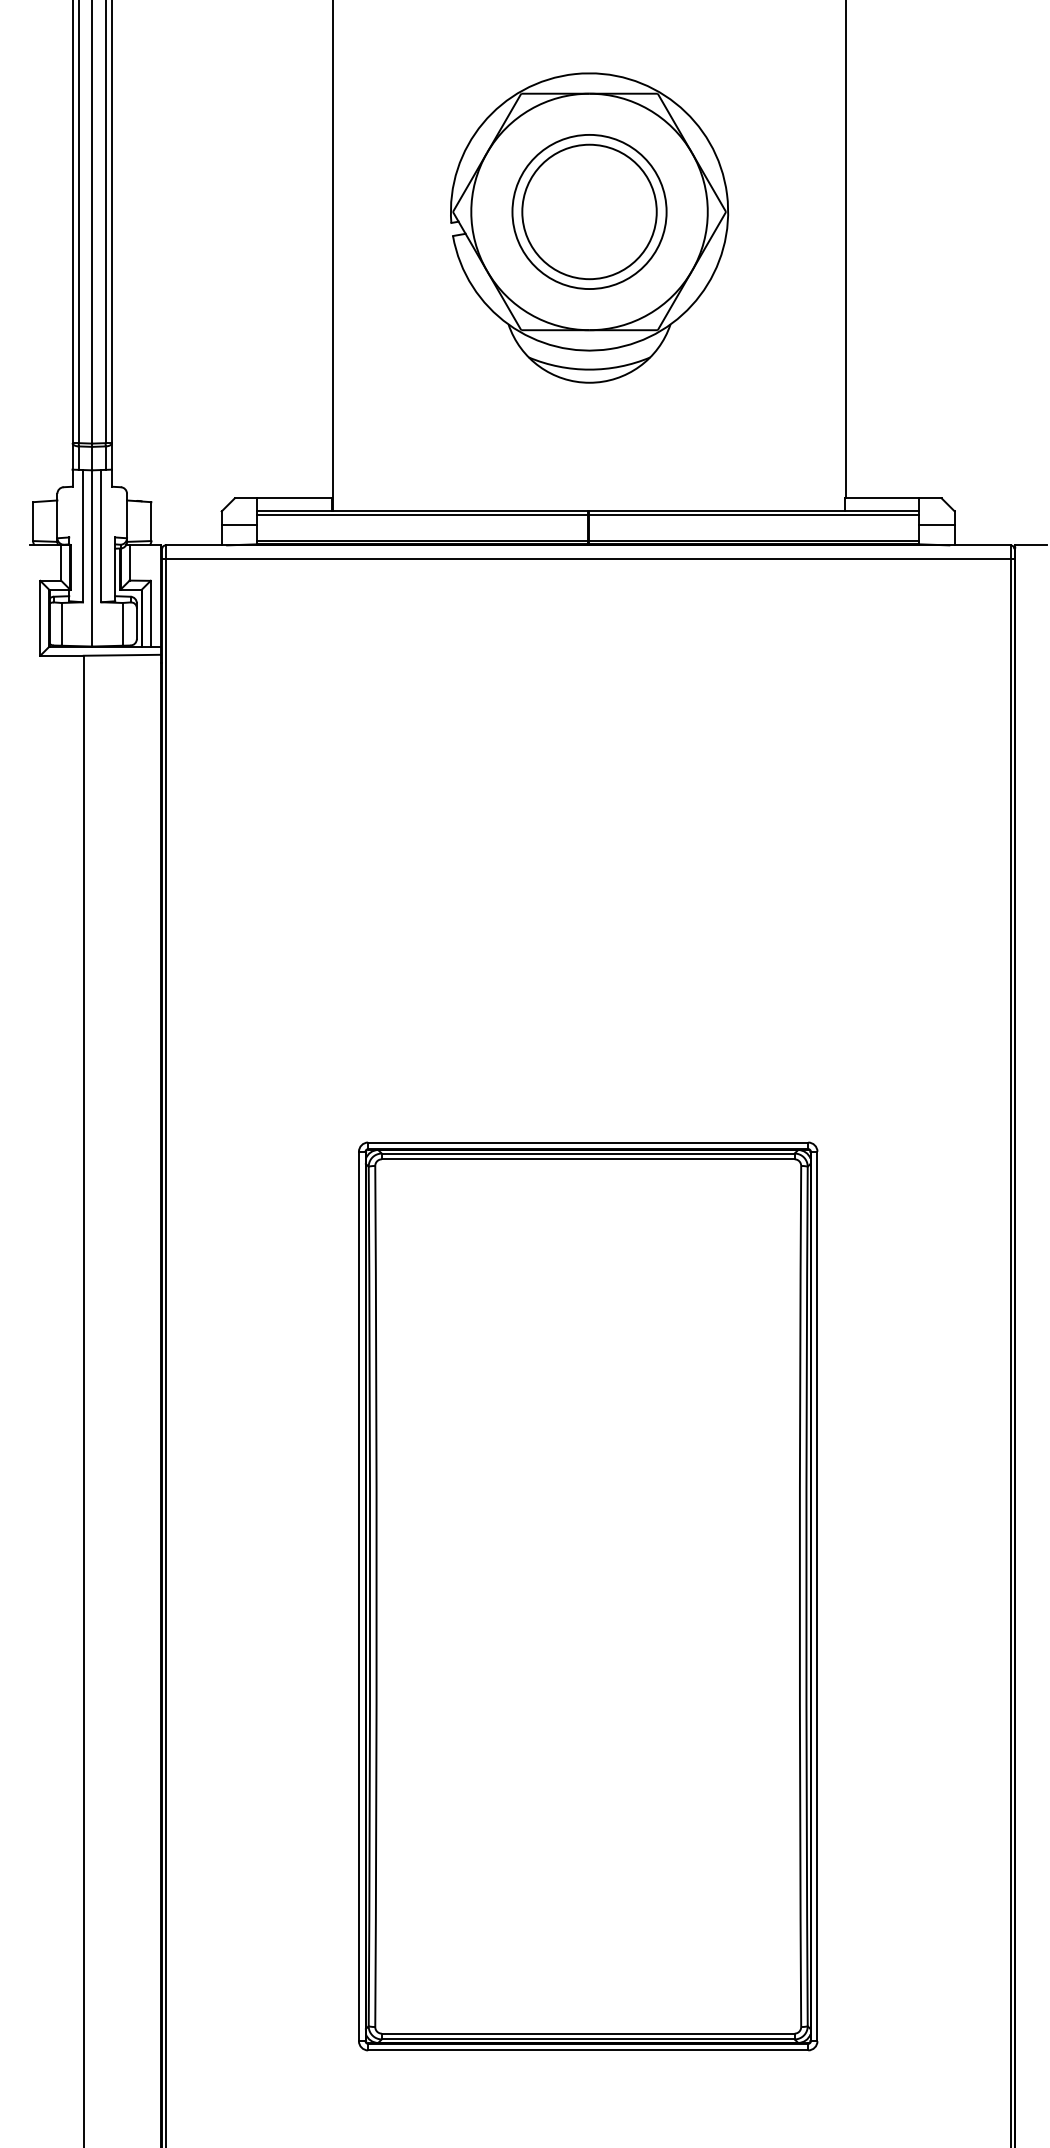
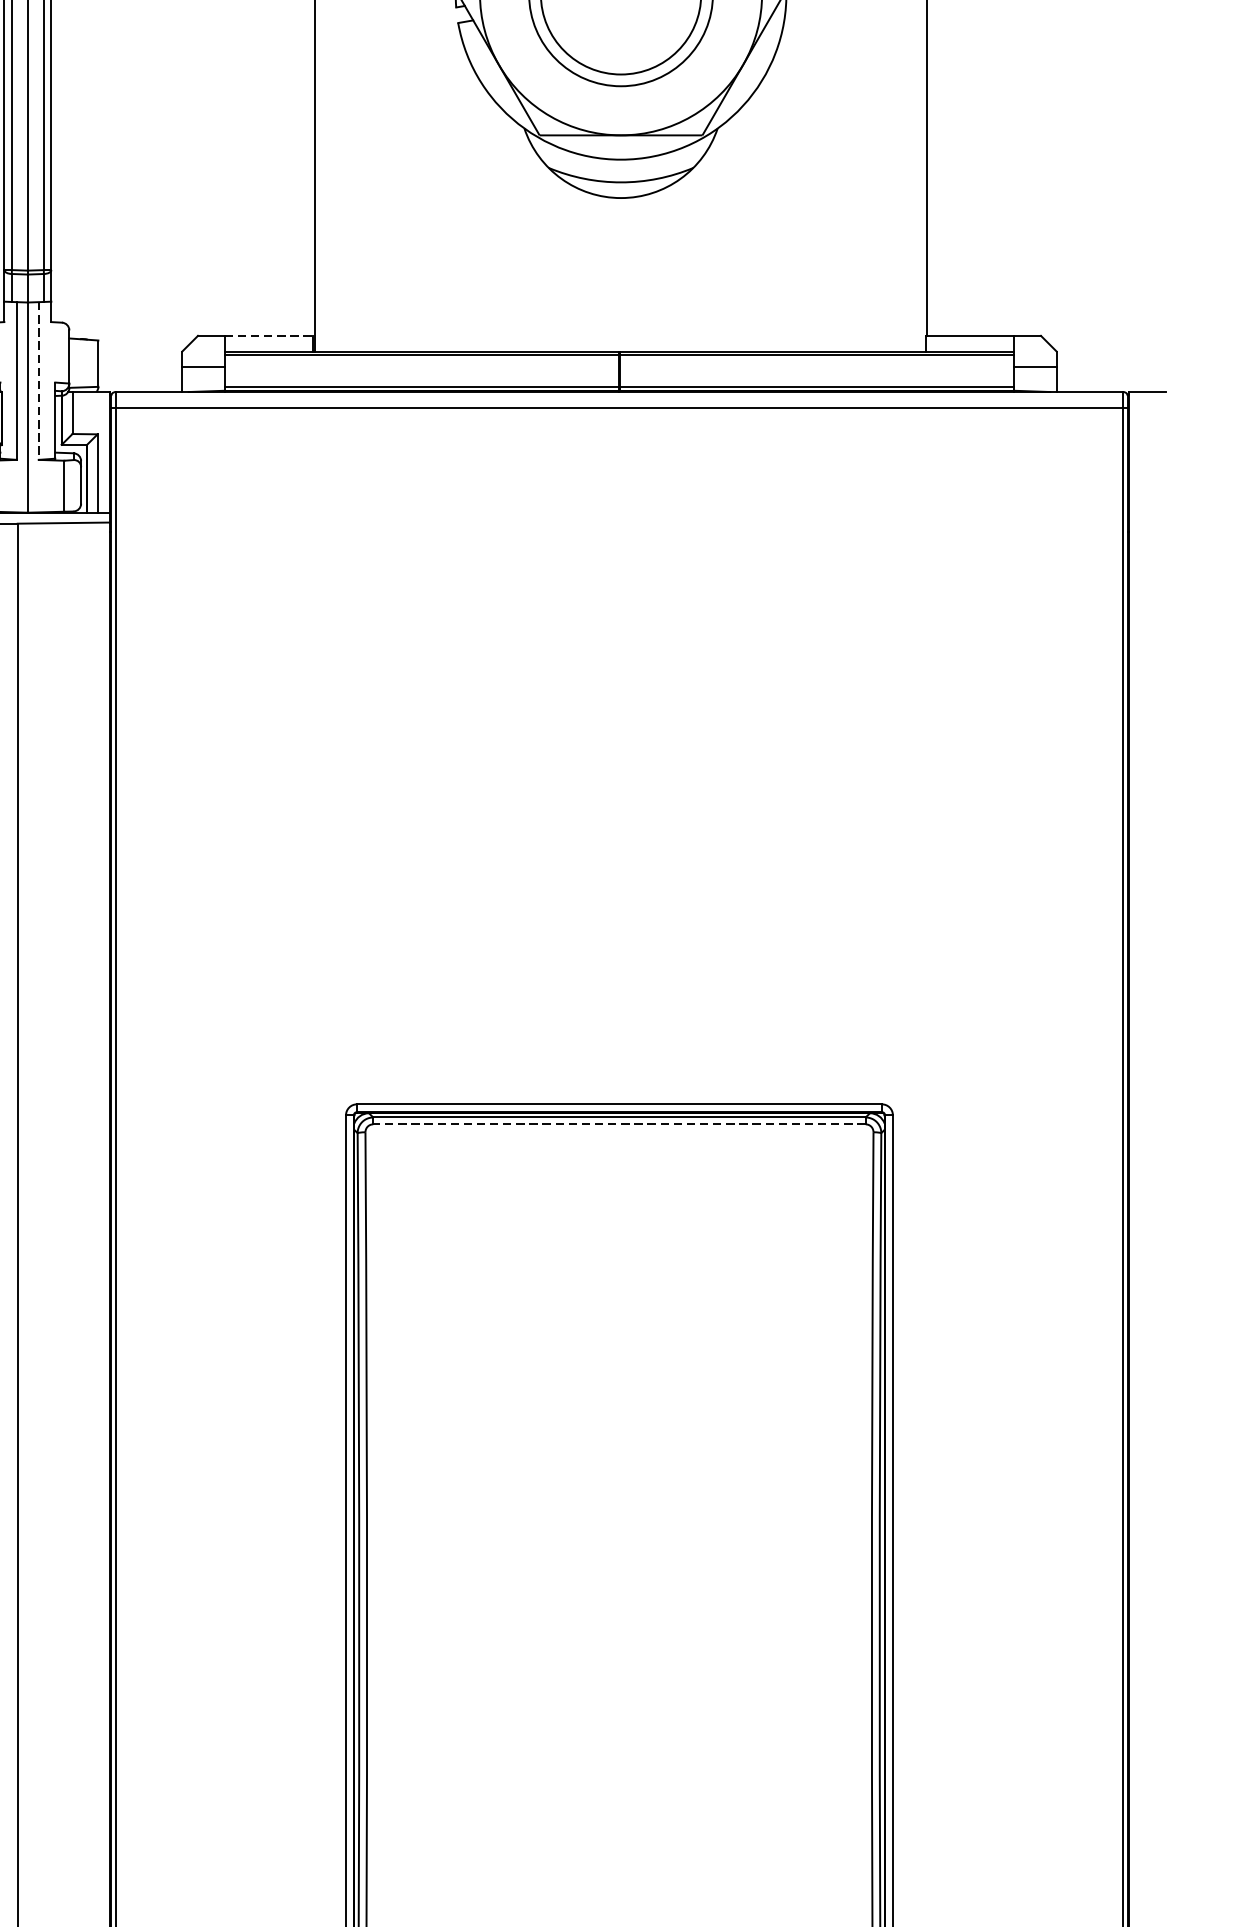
line: (294, 498) -> (269, 336), solid -> dashed
line: (101, 536) -> (38, 381), solid -> dashed
line: (587, 1159) -> (618, 1124), solid -> dashed

